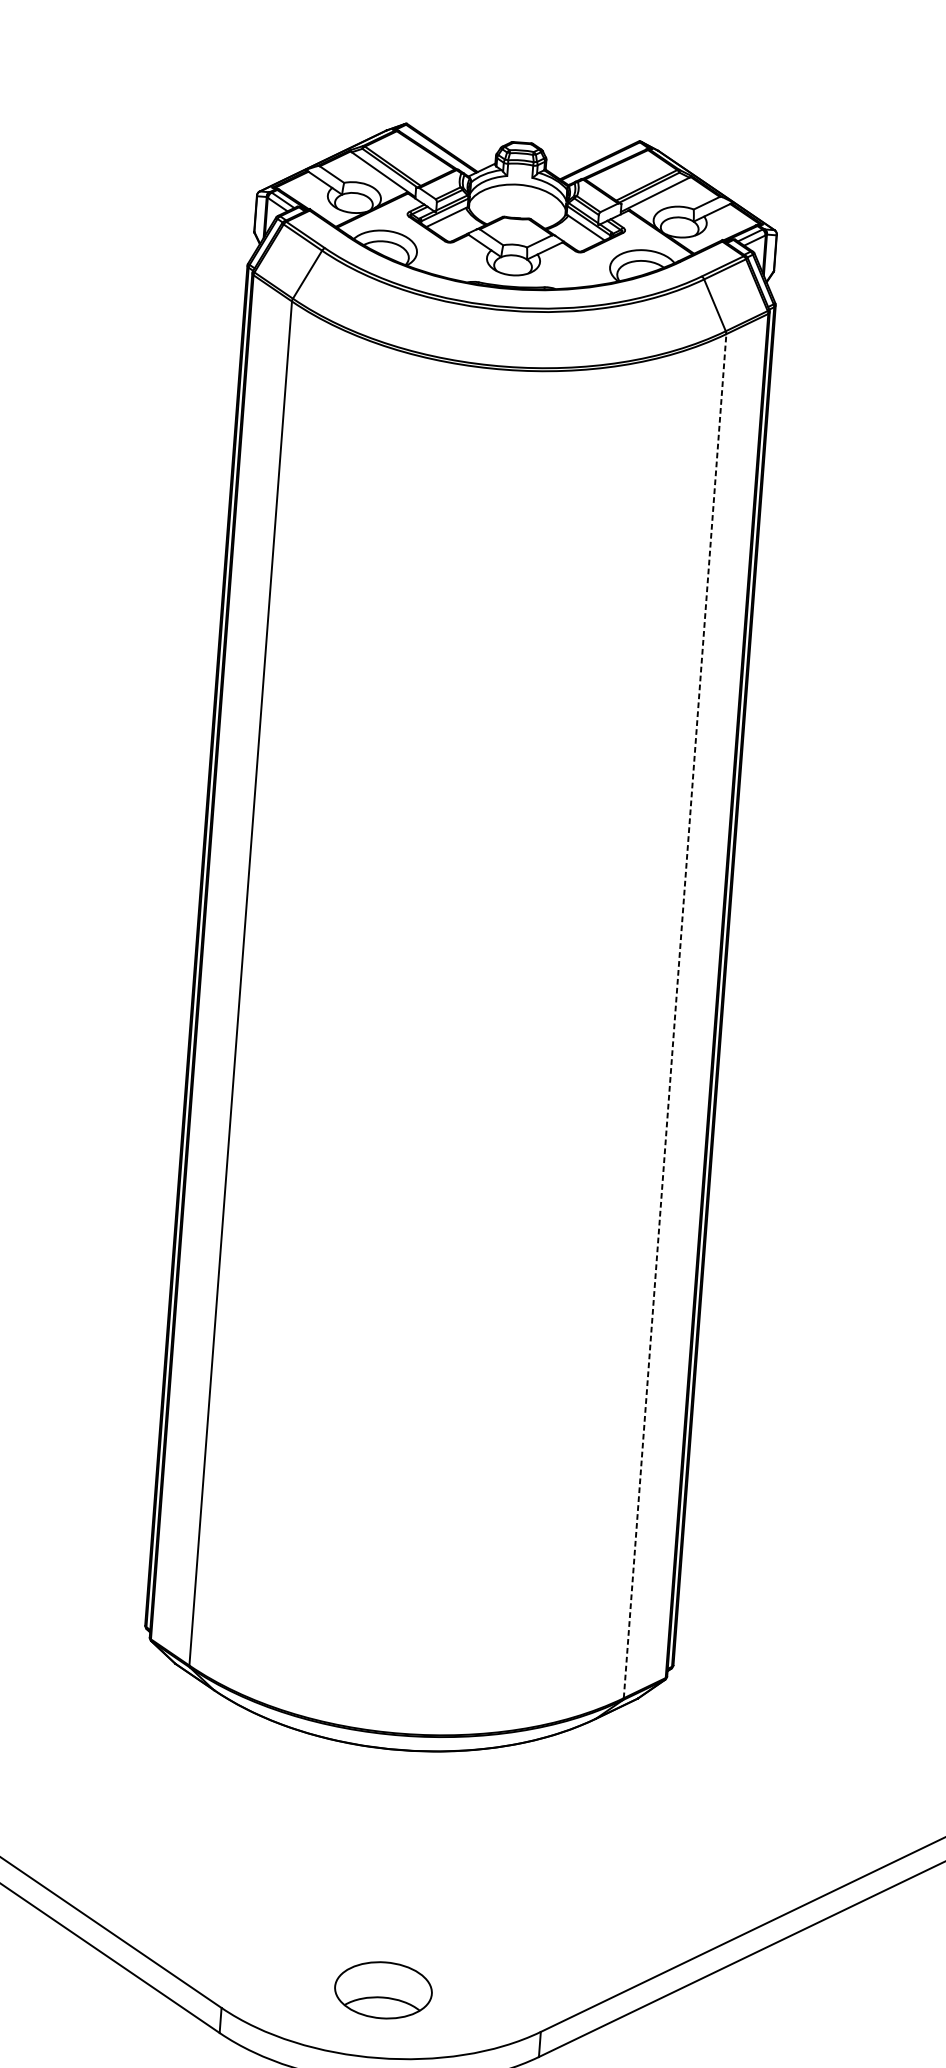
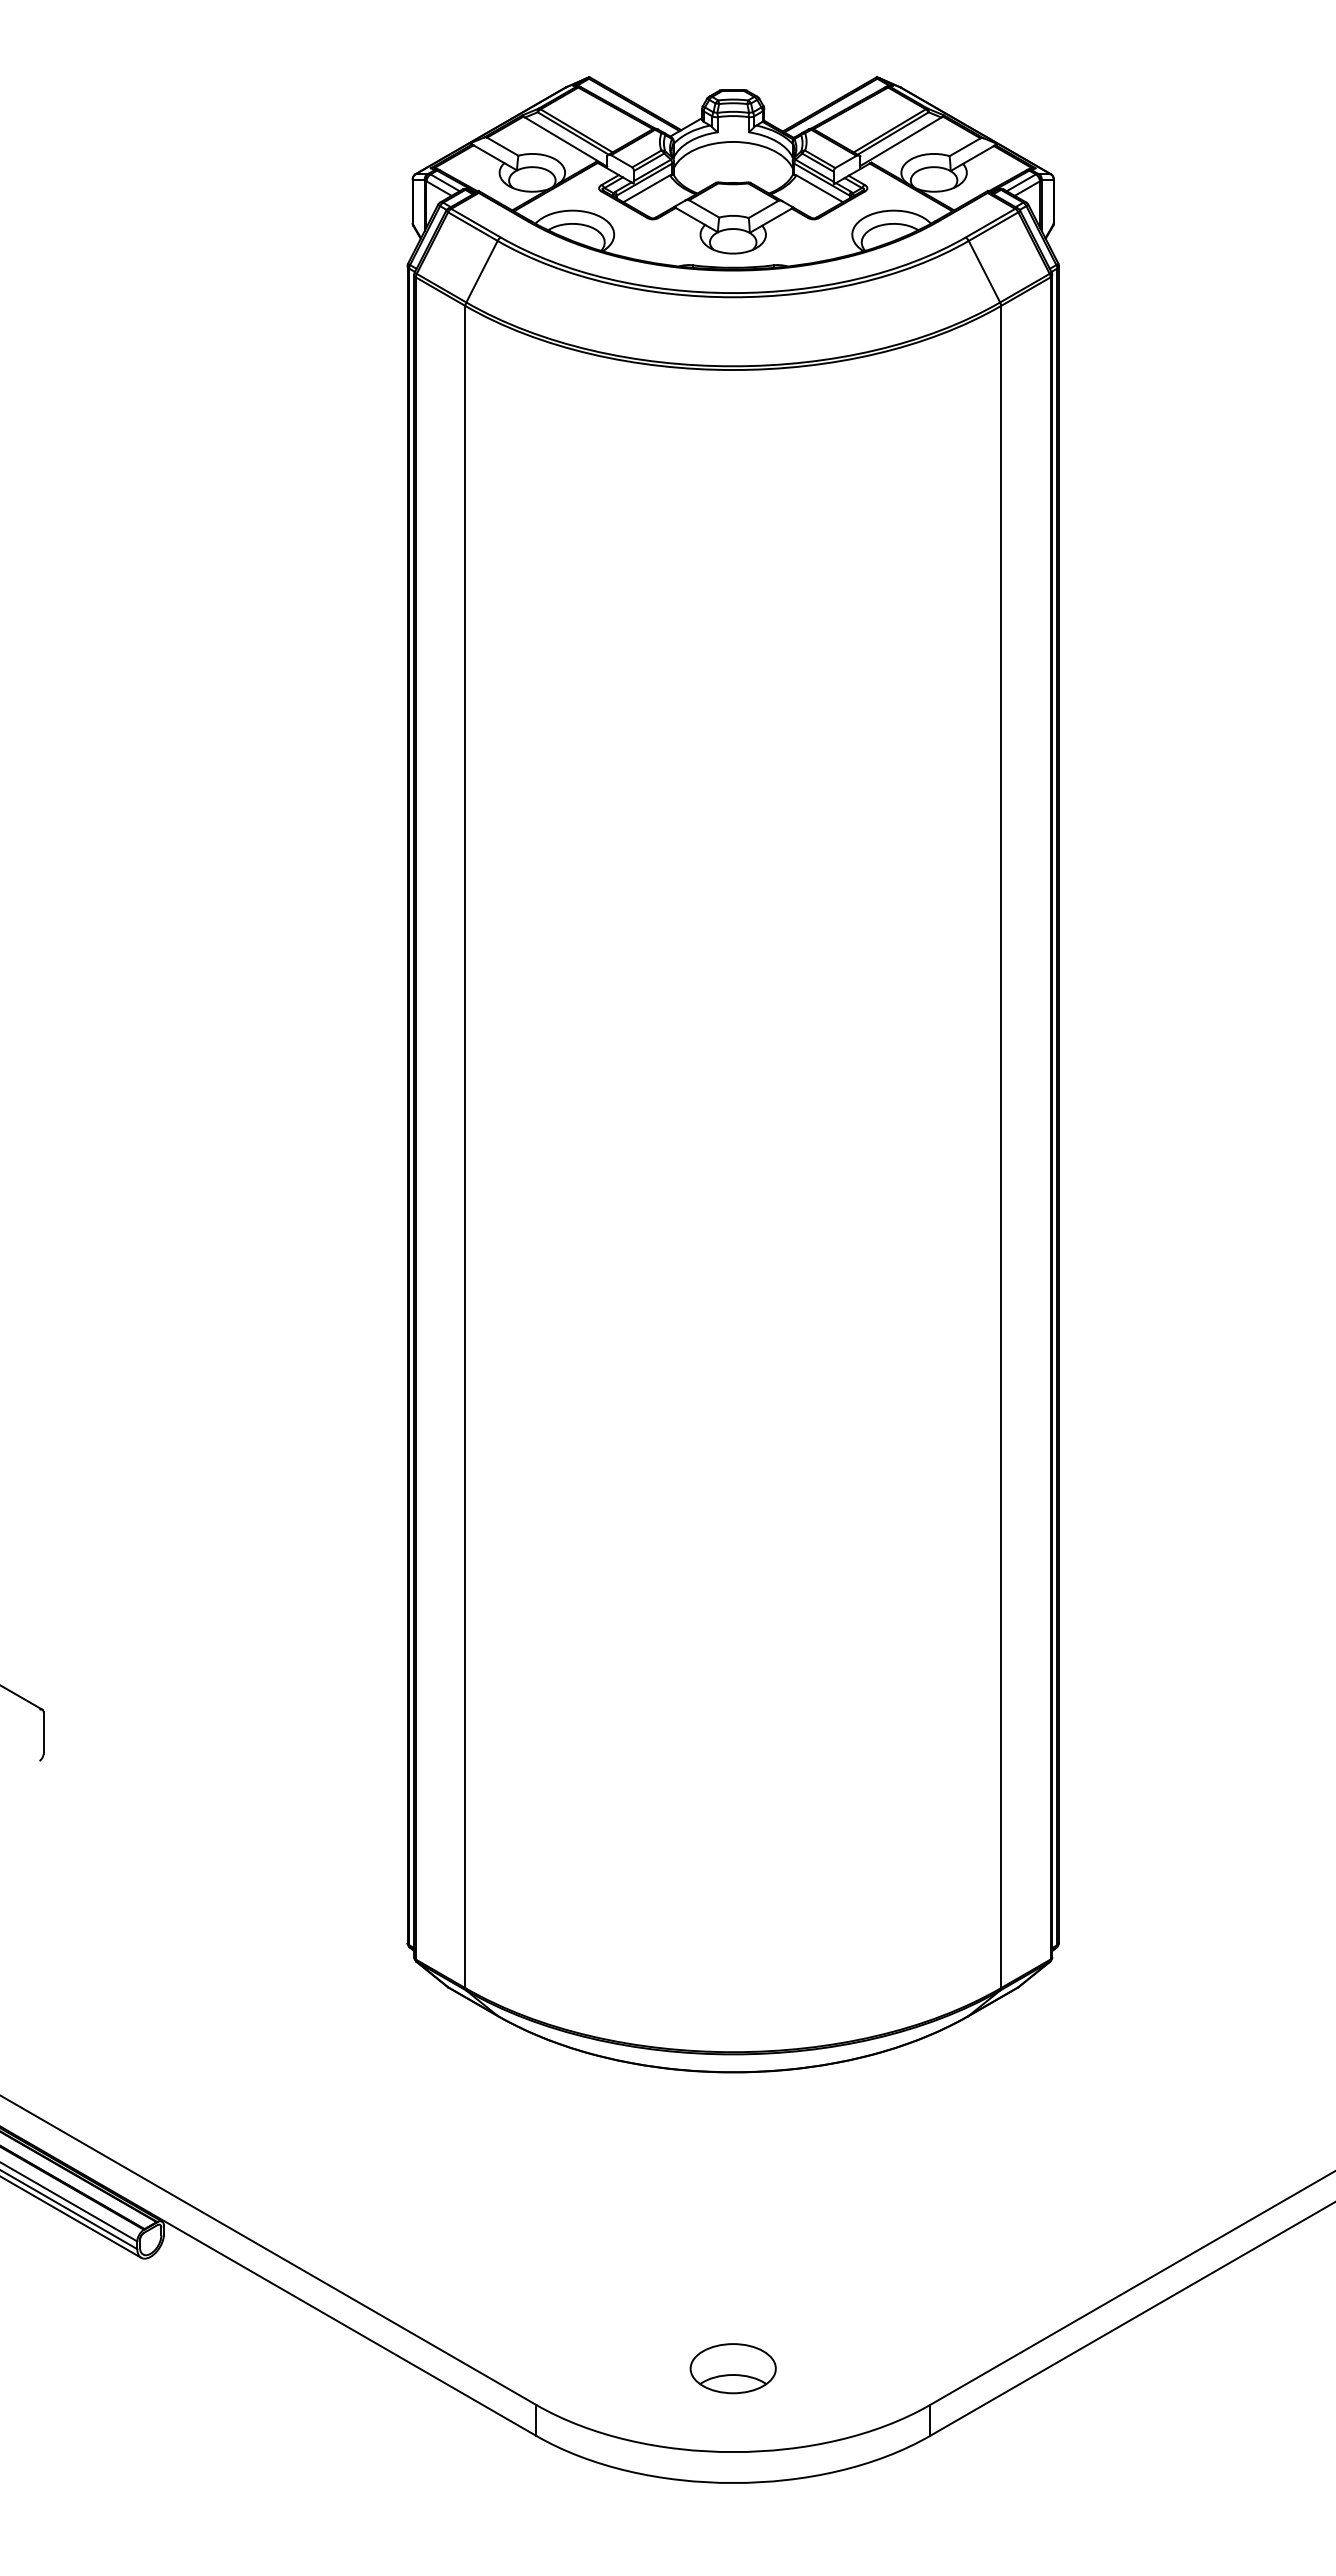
line: (675, 1015) -> (1001, 1146), dashed -> solid
part: (382, 1990) -> (732, 2368), size x0.71

